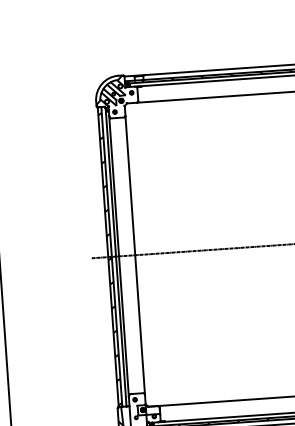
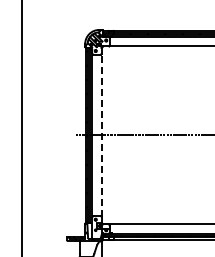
line: (134, 255) -> (101, 135), solid -> dashed

